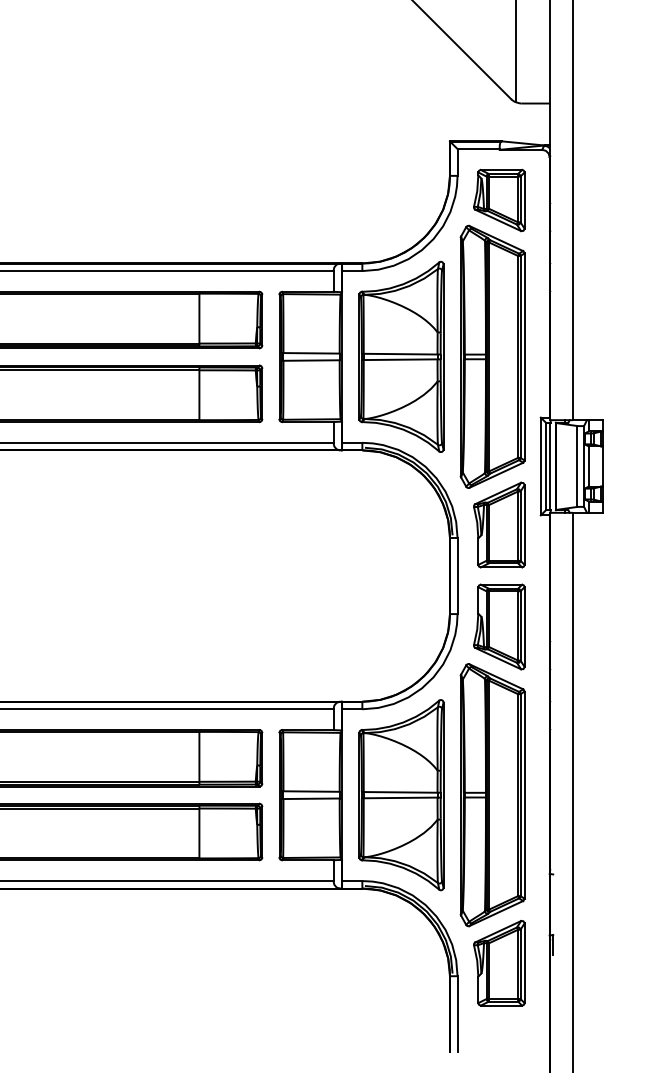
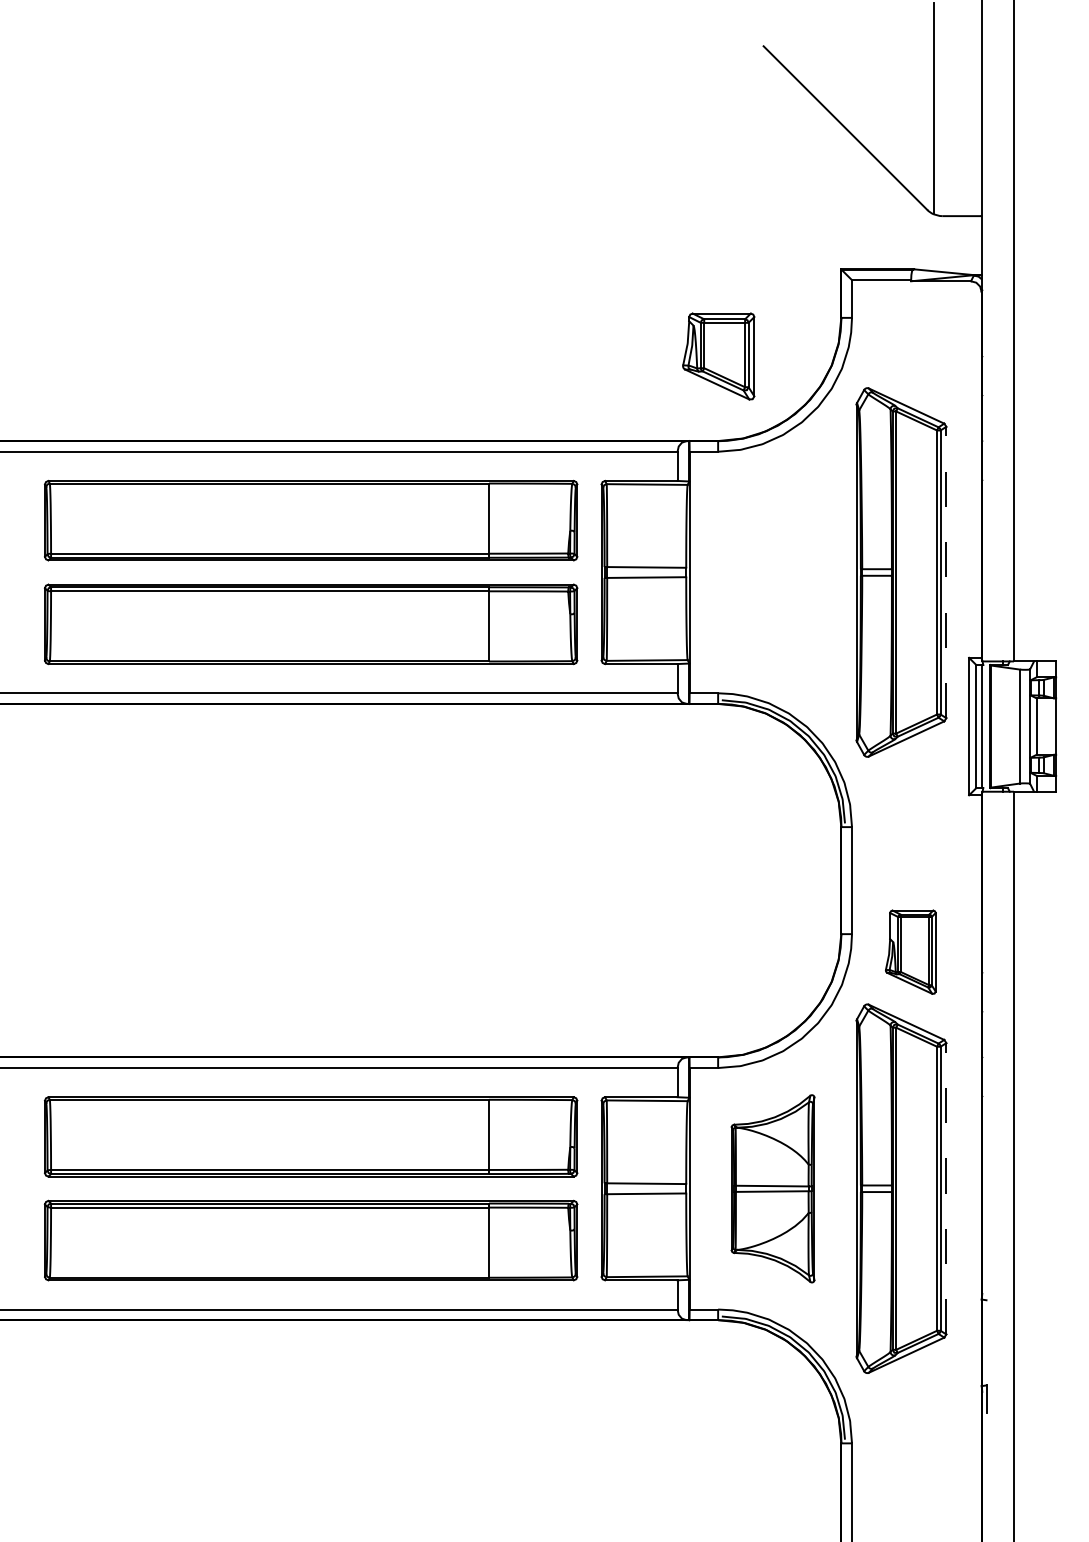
part: (499, 200) -> (718, 356), moved
part: (401, 356) -> (772, 572), removed
line: (524, 356) -> (946, 572), solid -> dashed
part: (499, 524) -> (910, 808), removed
part: (499, 626) -> (910, 951), size x0.7
part: (401, 794) -> (772, 1188), size x0.7
line: (524, 794) -> (946, 1188), solid -> dashed
part: (499, 962) -> (910, 1424), removed

